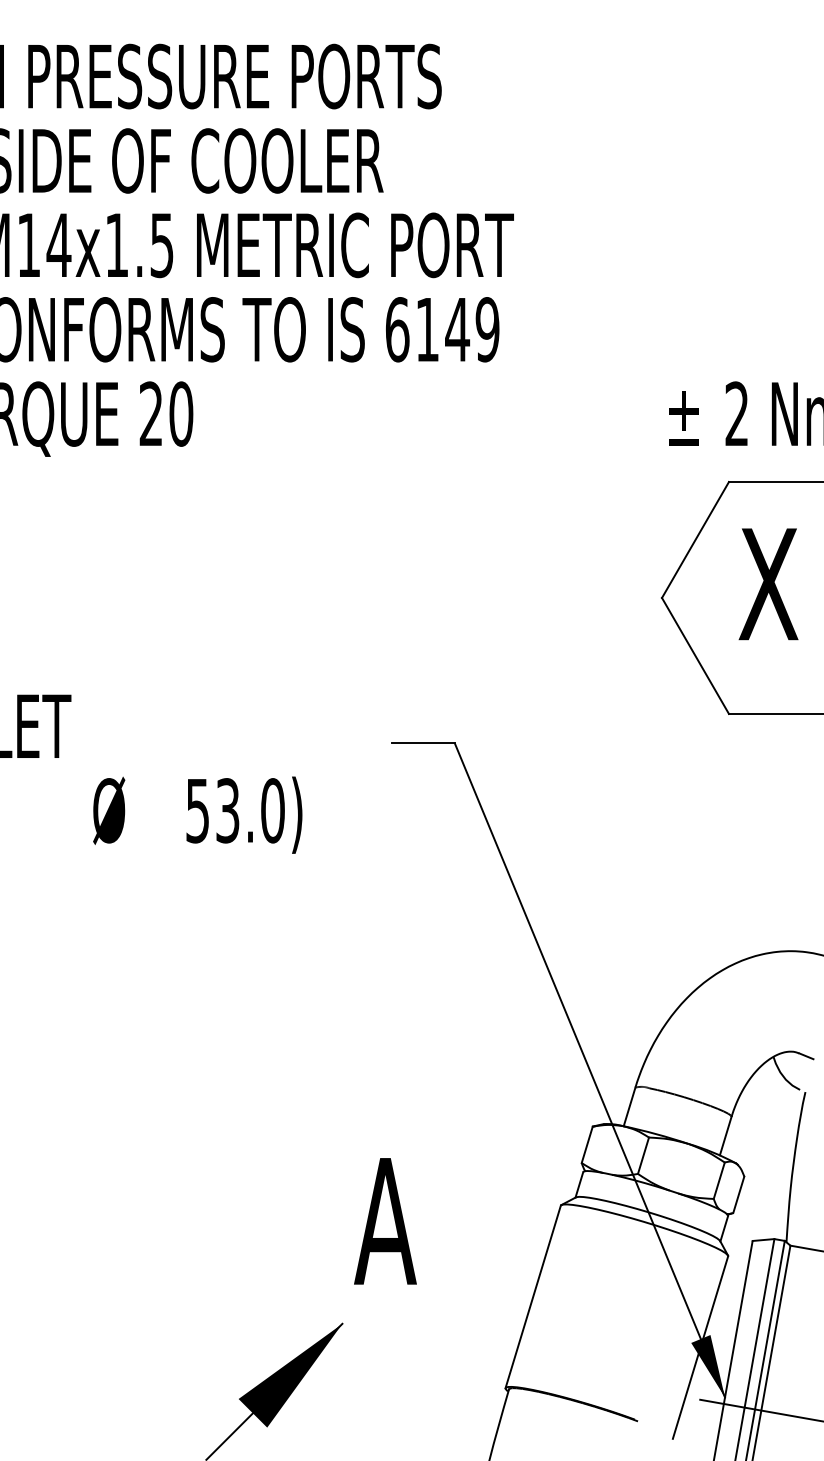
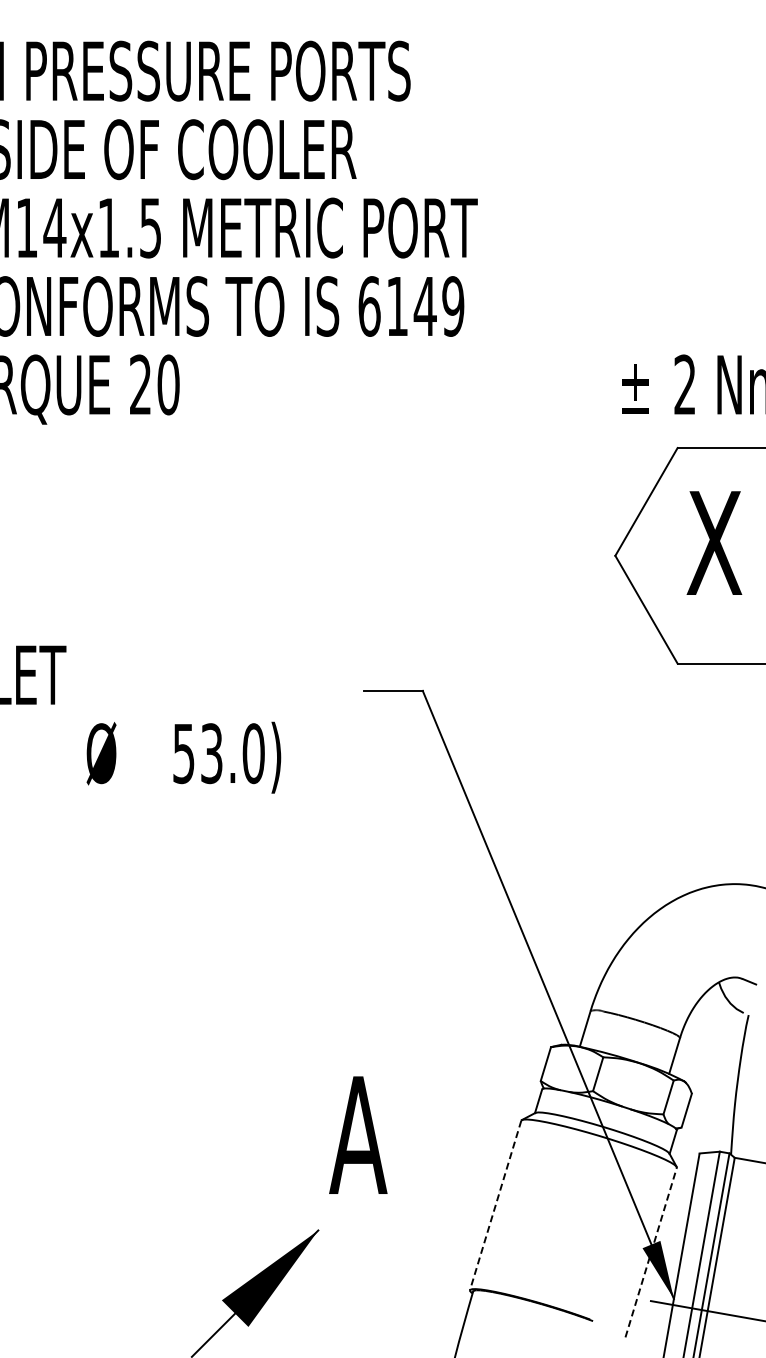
line: (533, 1296) -> (495, 1205), solid -> dashed
line: (700, 1347) -> (651, 1252), solid -> dashed

